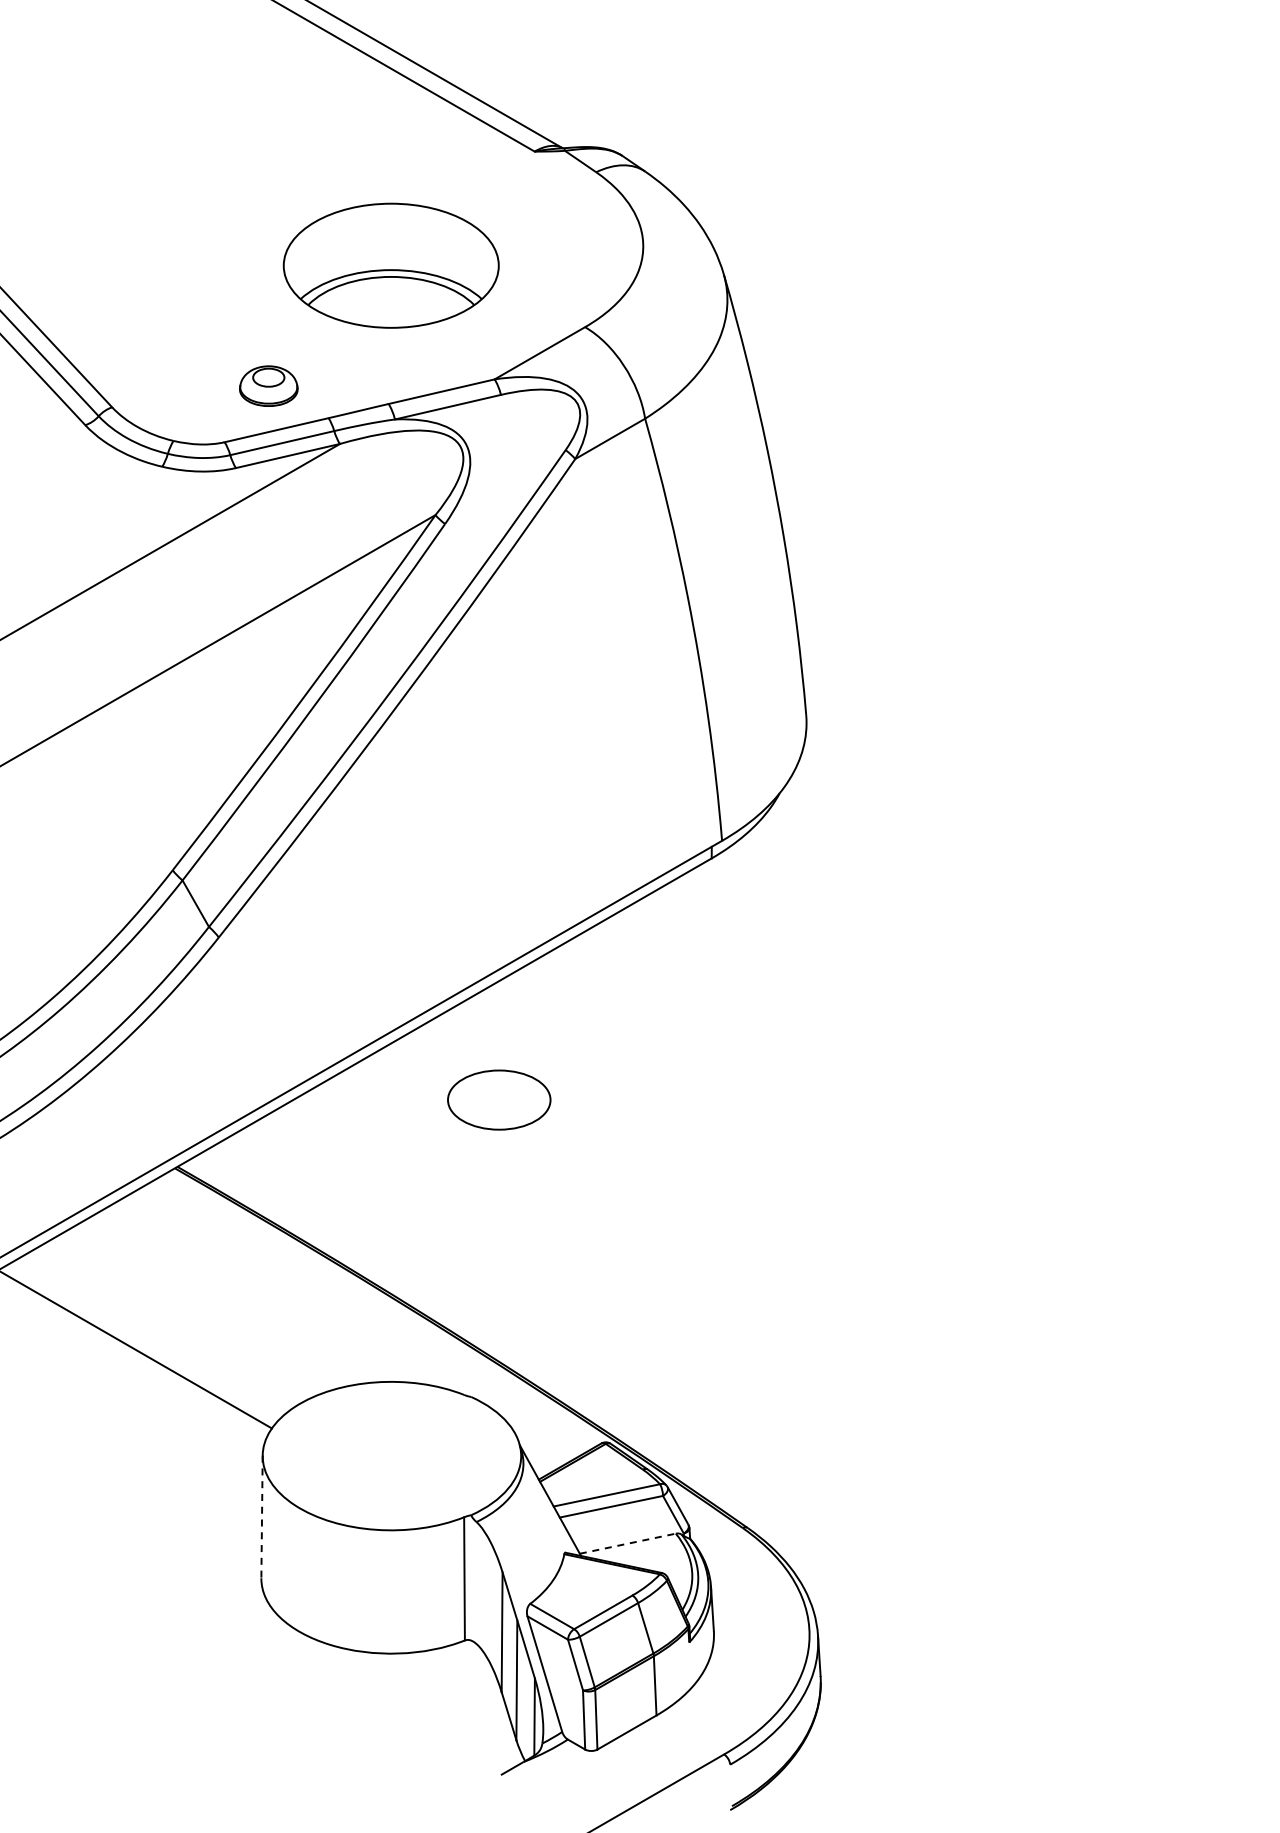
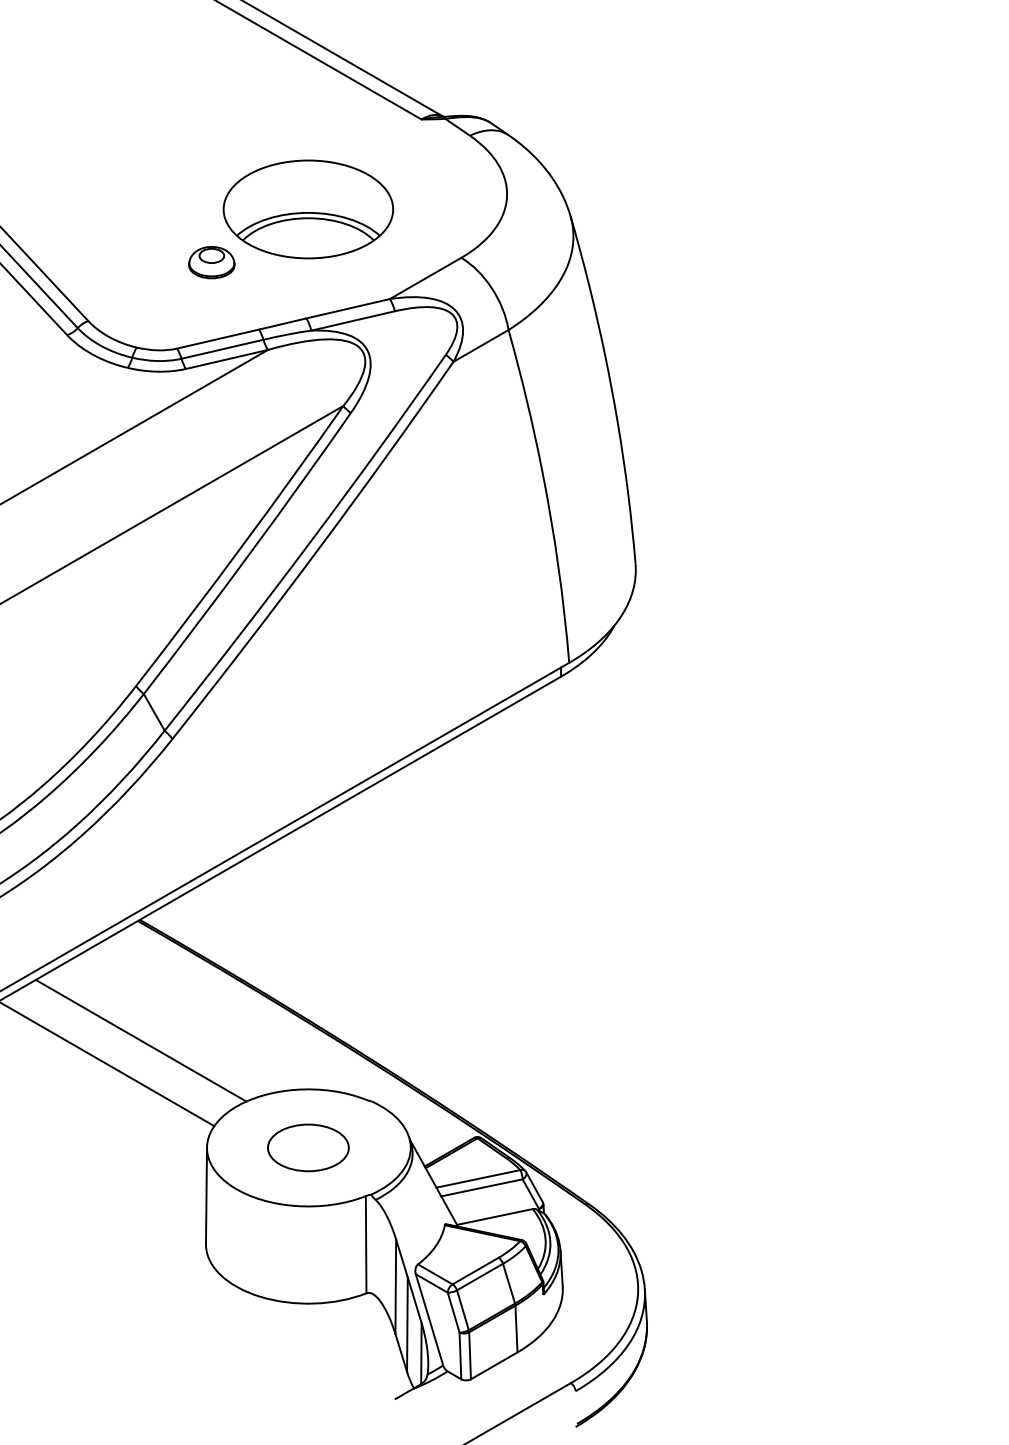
part: (268, 385) -> (211, 262), moved
part: (499, 1099) -> (308, 1147), moved
line: (178, 1320) -> (140, 1041), added
line: (262, 1517) -> (206, 1196), dashed -> solid
line: (628, 1543) -> (495, 1216), dashed -> solid

